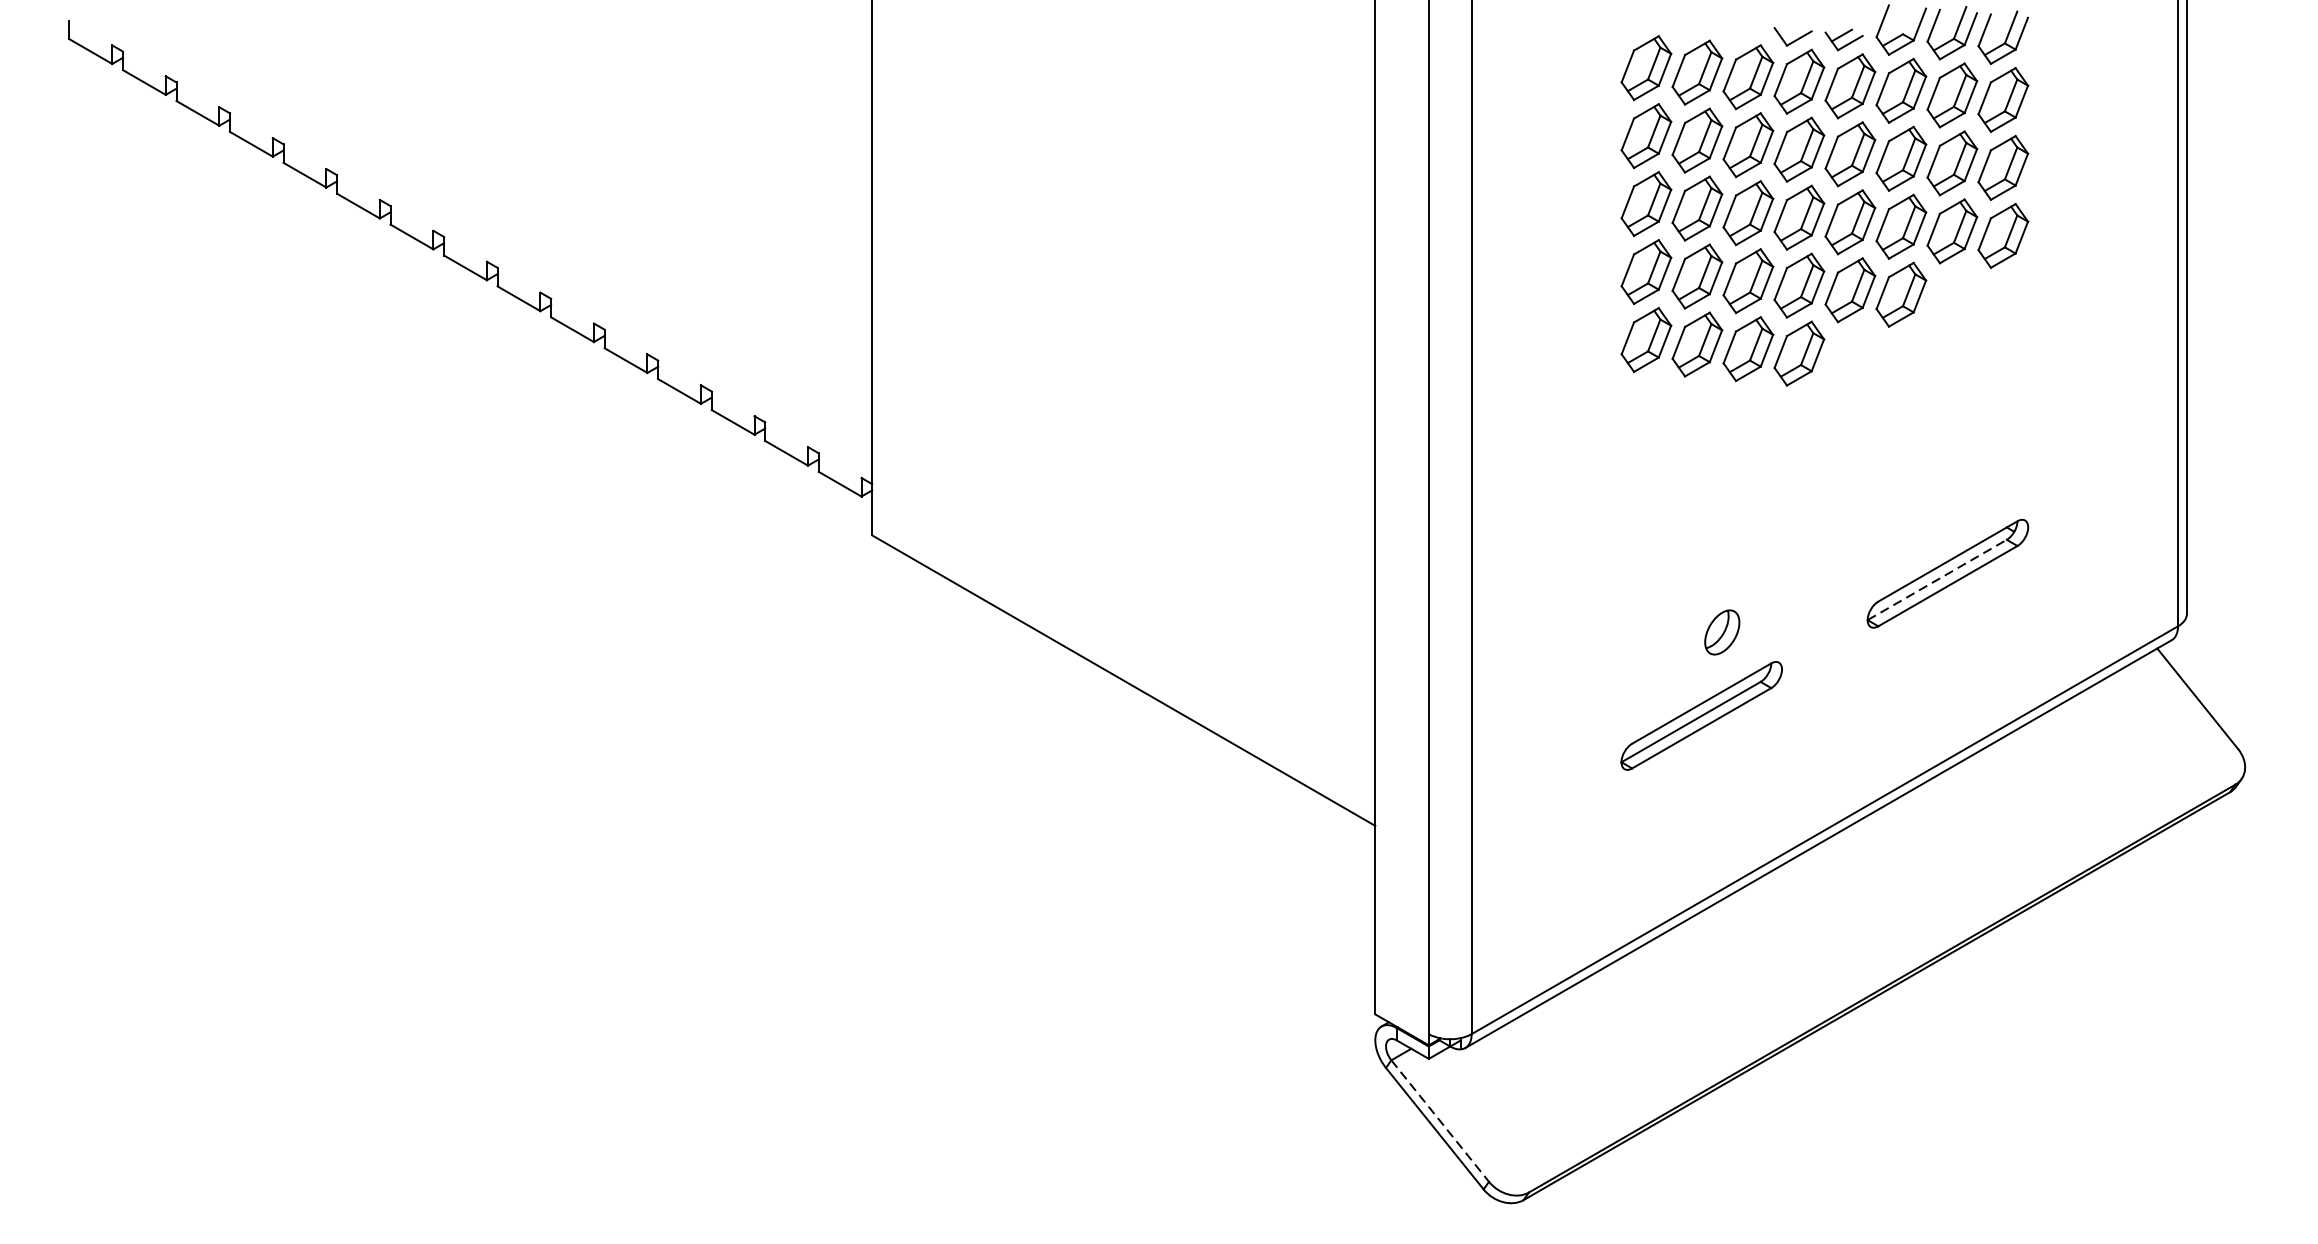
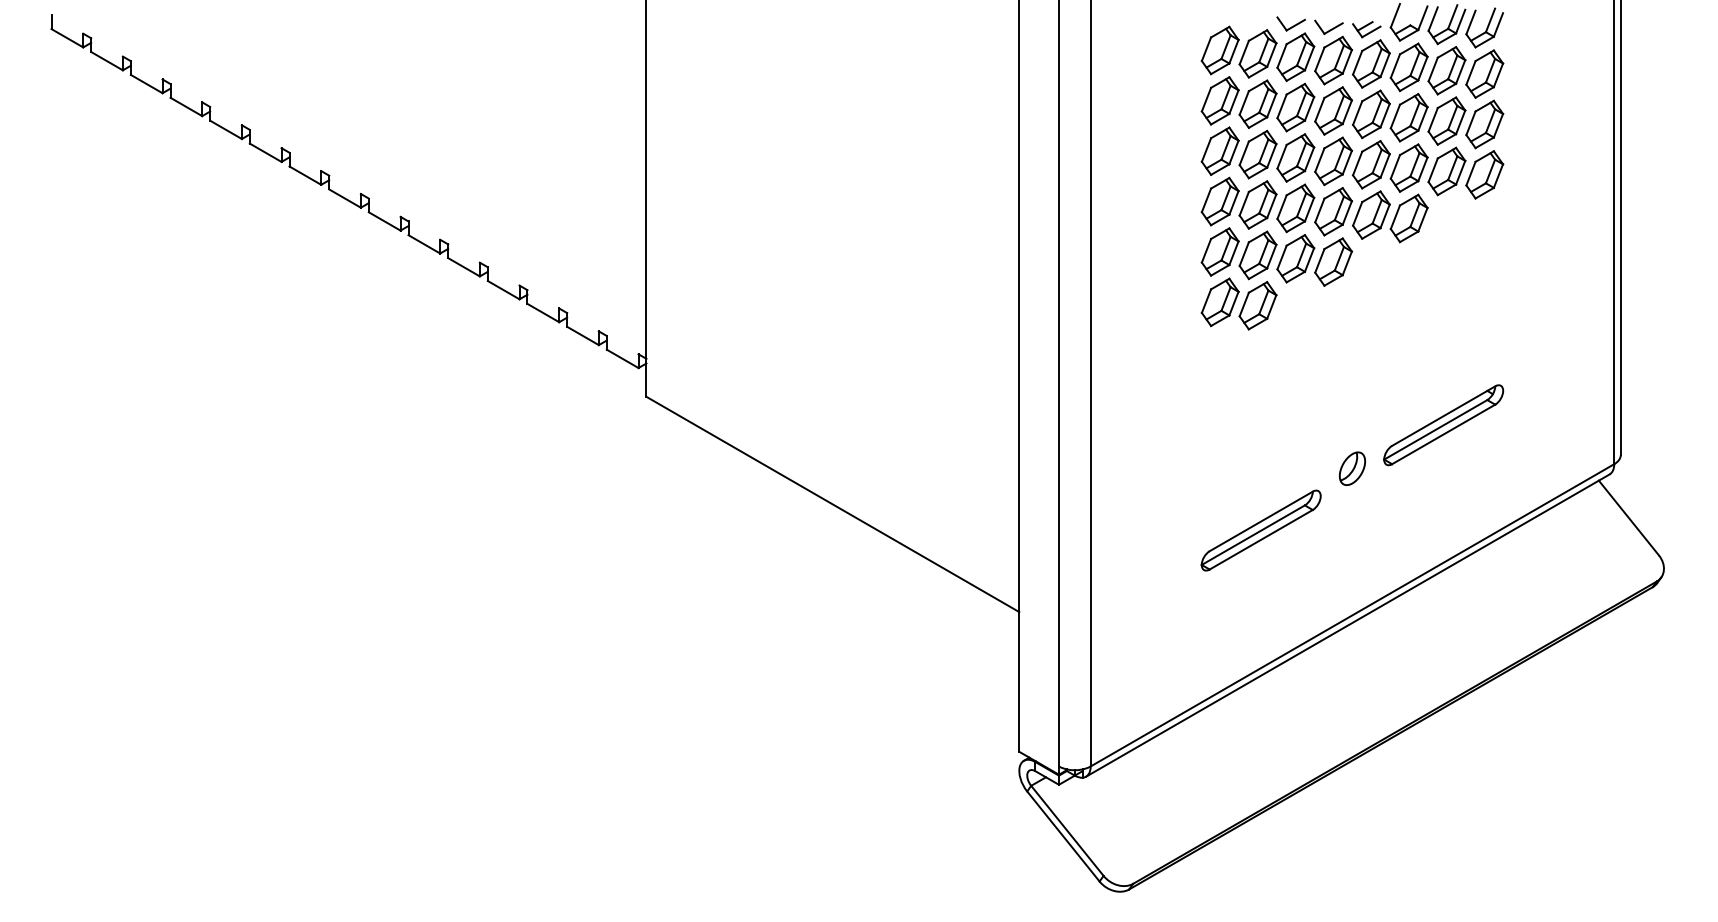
part: (1741, 31) -> (1290, 23), added
part: (1671, 409) -> (1238, 303), added
line: (1936, 579) -> (1435, 429), dashed -> solid
part: (1720, 632) -> (1351, 468), moved
line: (1440, 1120) -> (1067, 830), dashed -> solid

